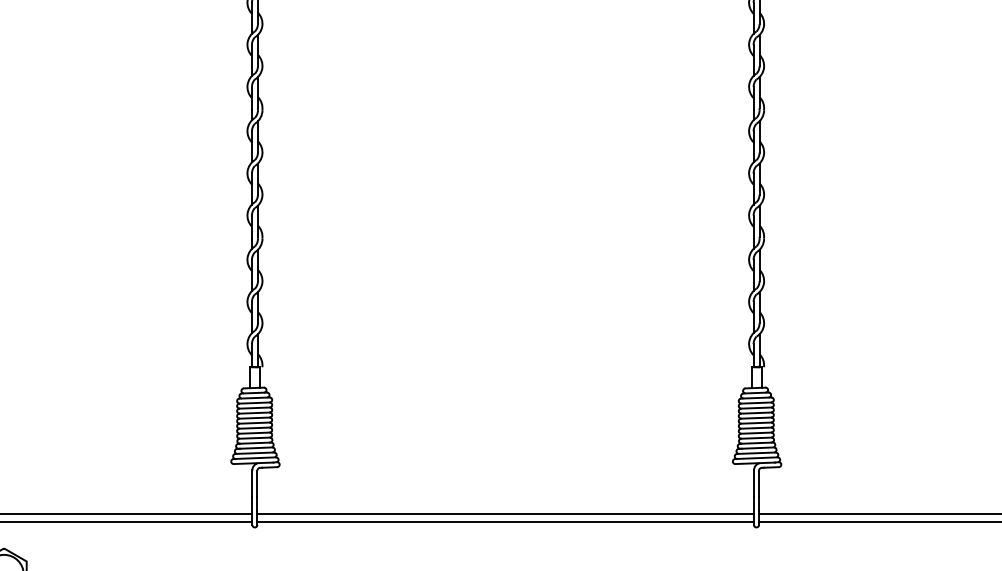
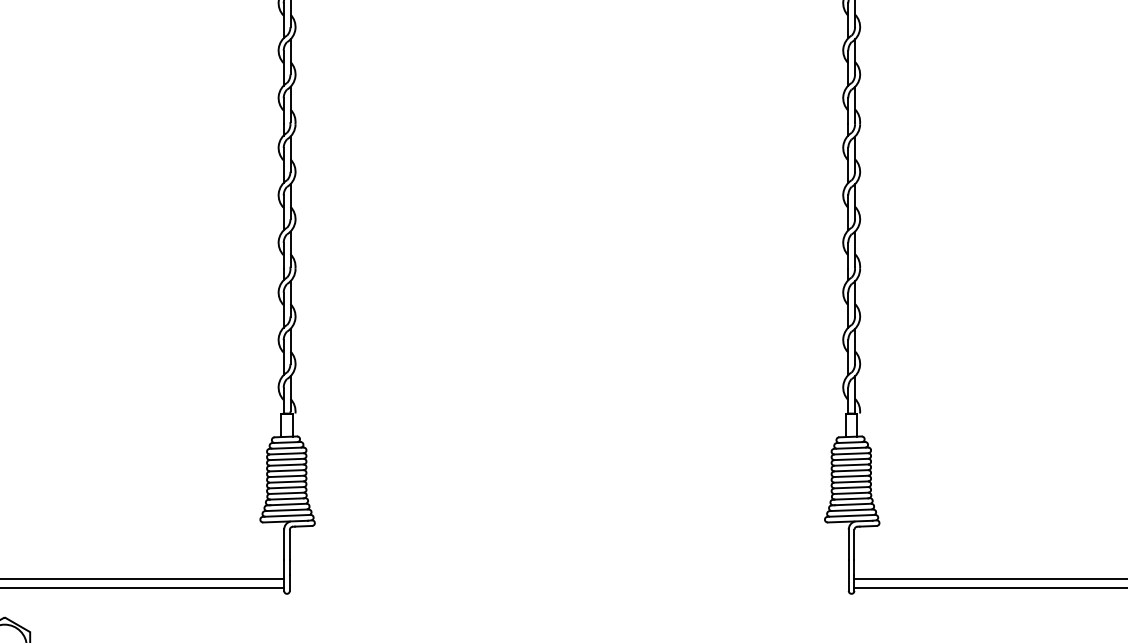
line: (505, 514) -> (569, 579), removed
line: (505, 521) -> (569, 587), removed

